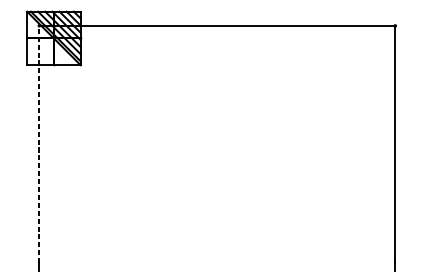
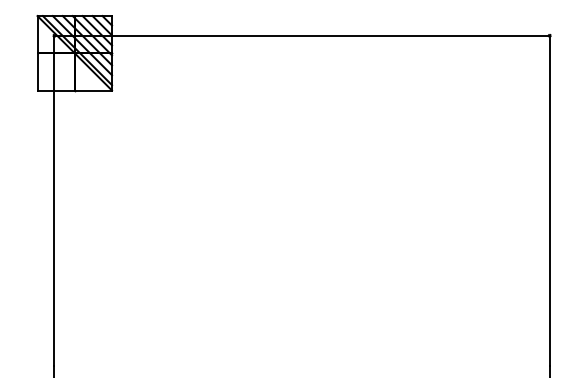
line: (39, 144) -> (54, 200), dashed -> solid

